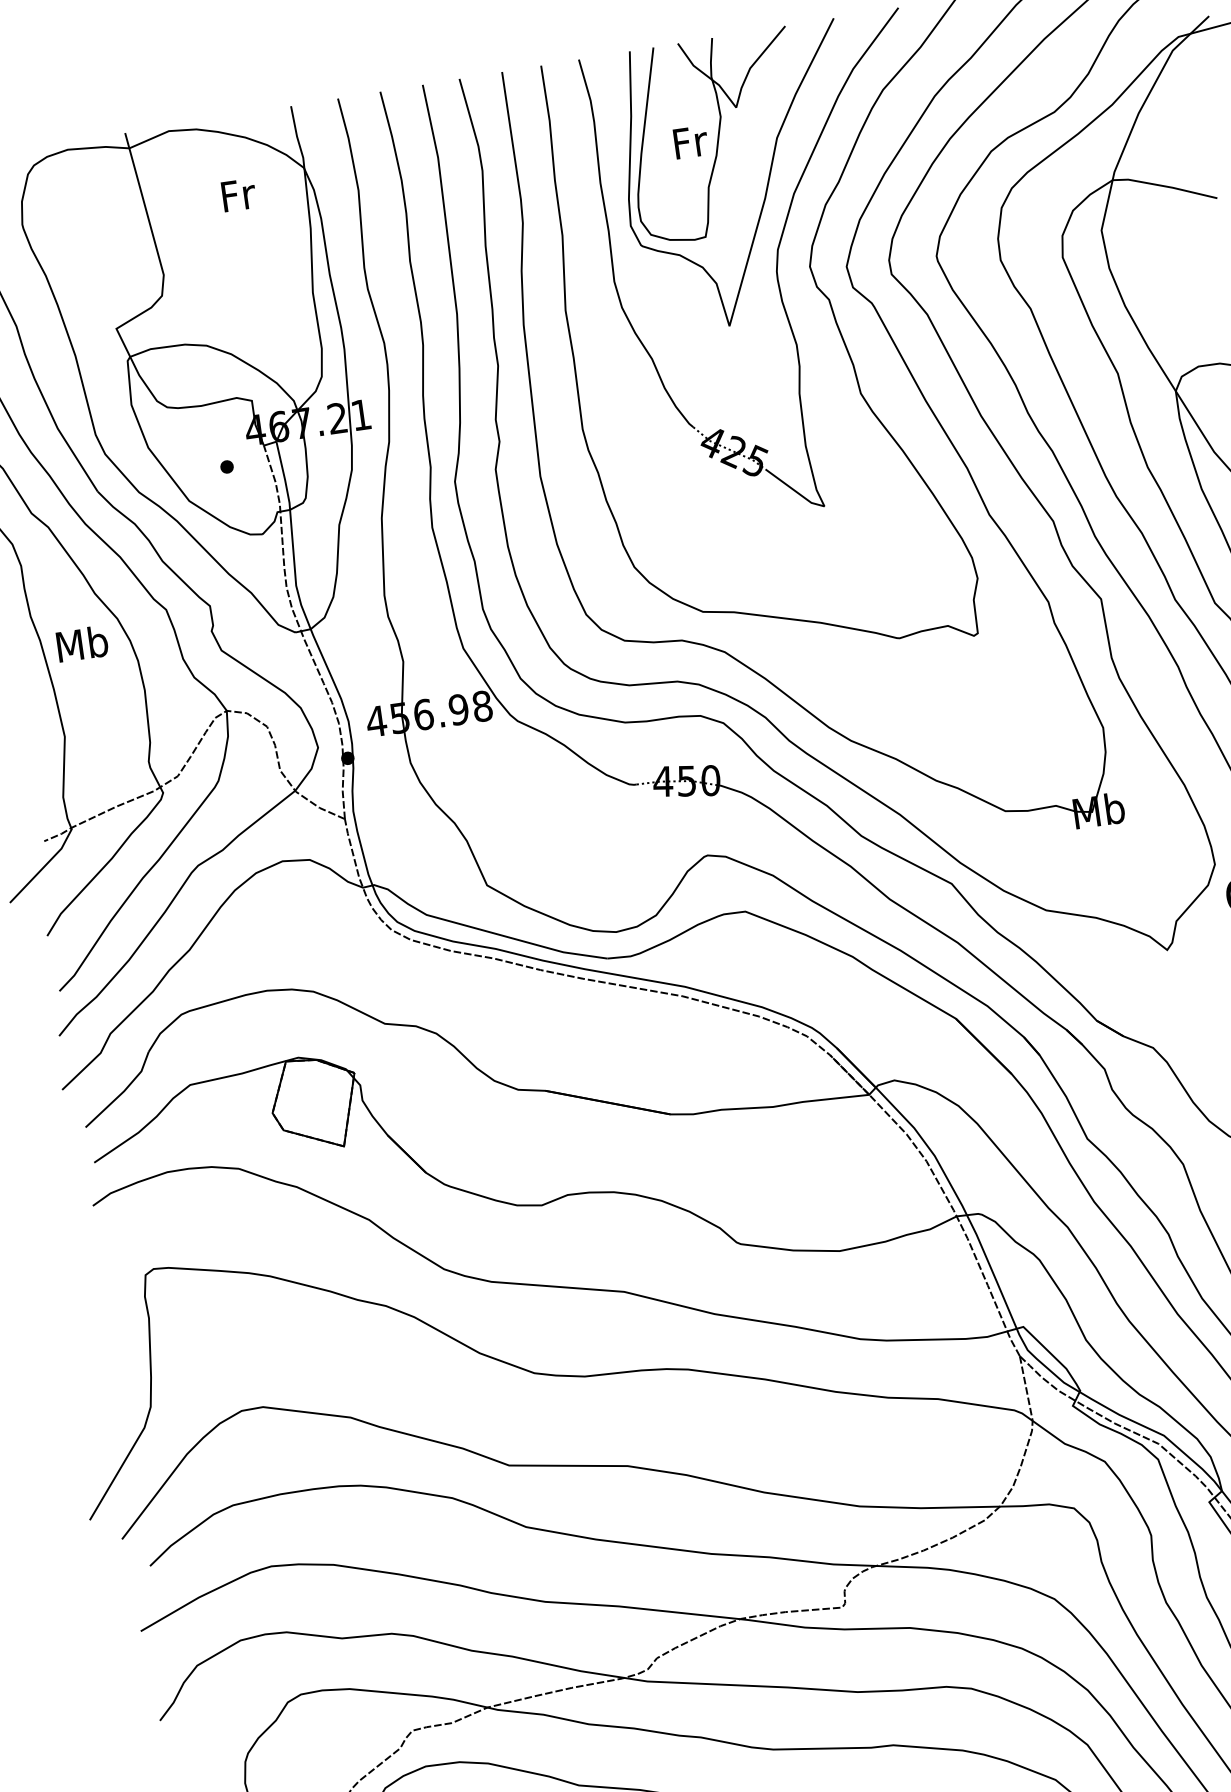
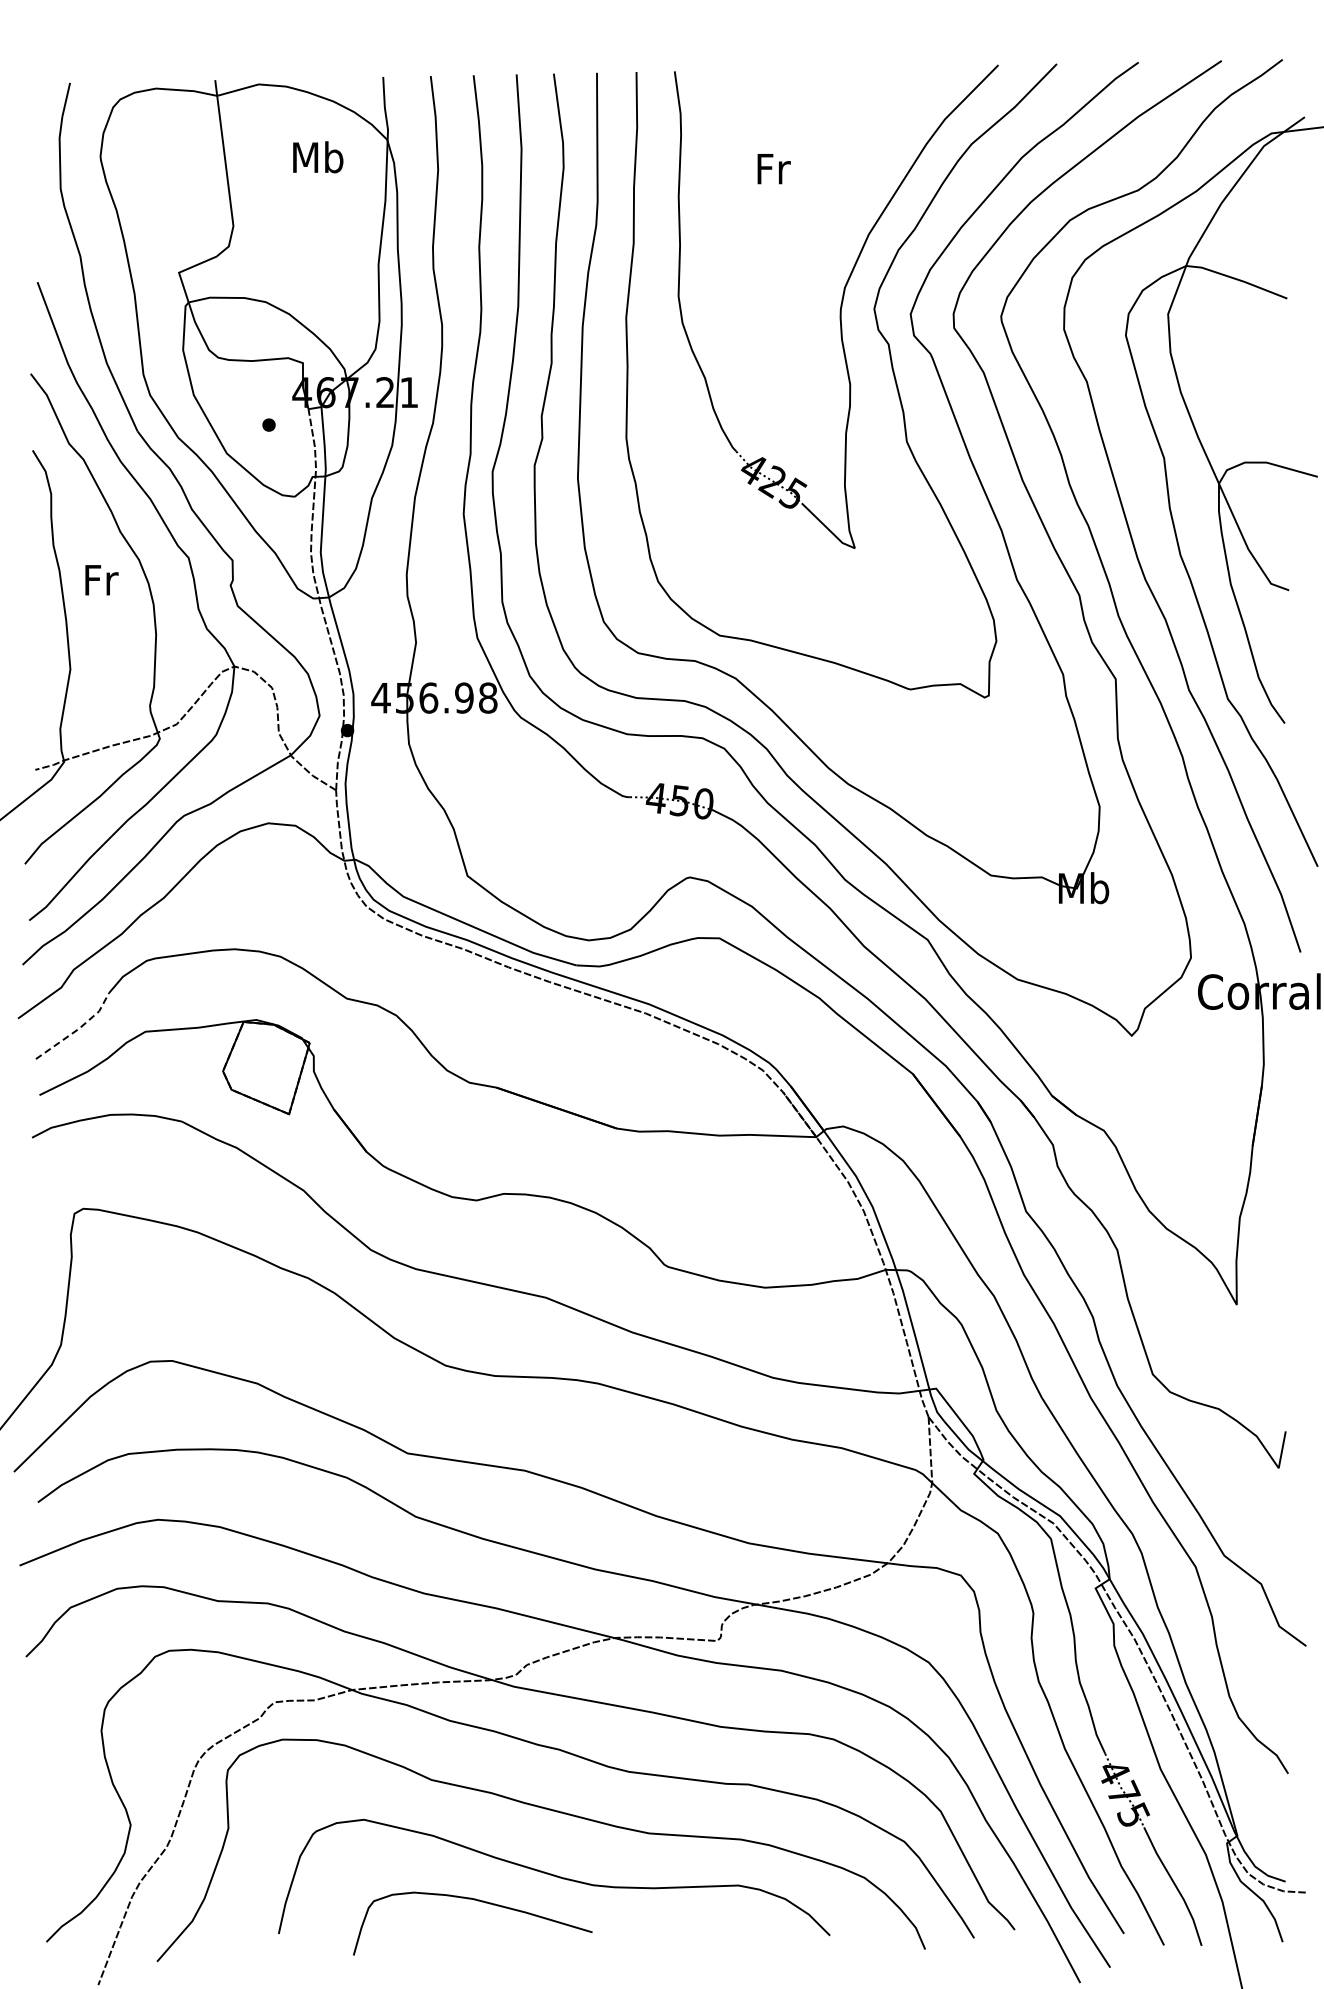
part: (713, 171) -> (792, 201), removed
text: (238, 195) -> (318, 157), Fr -> Mb
text: (81, 643) -> (100, 579), Mb -> Fr
line: (123, 1092) -> (78, 1029), solid -> dashed

